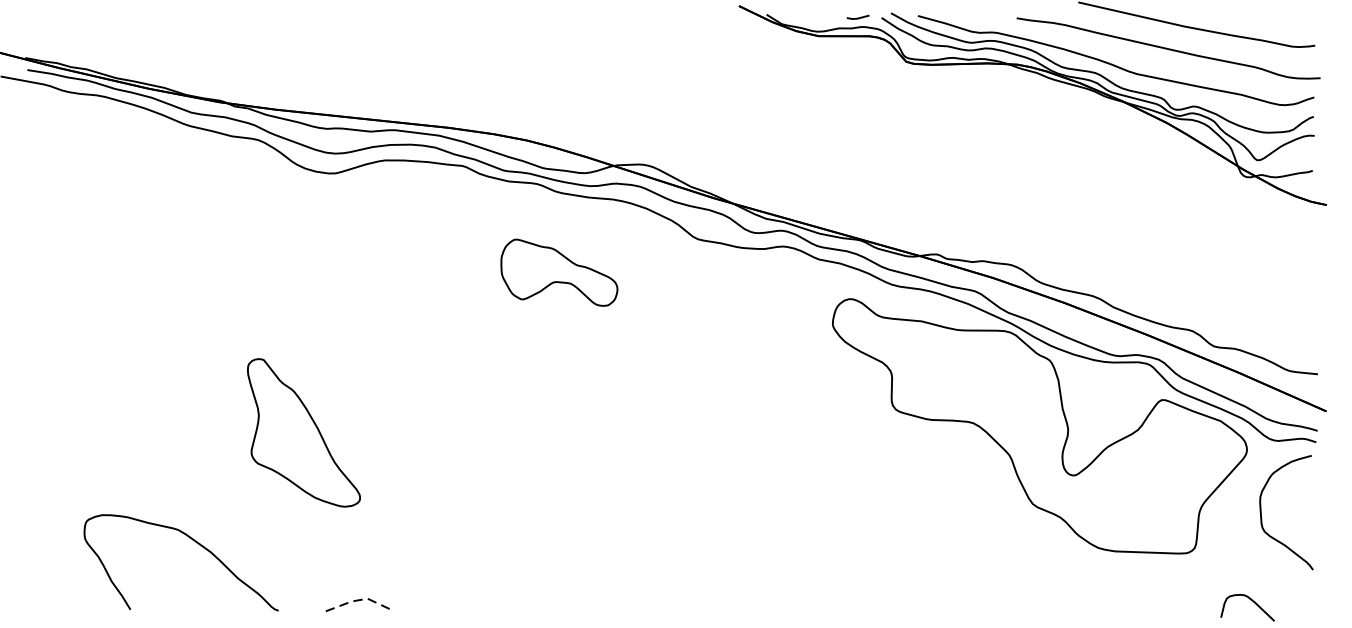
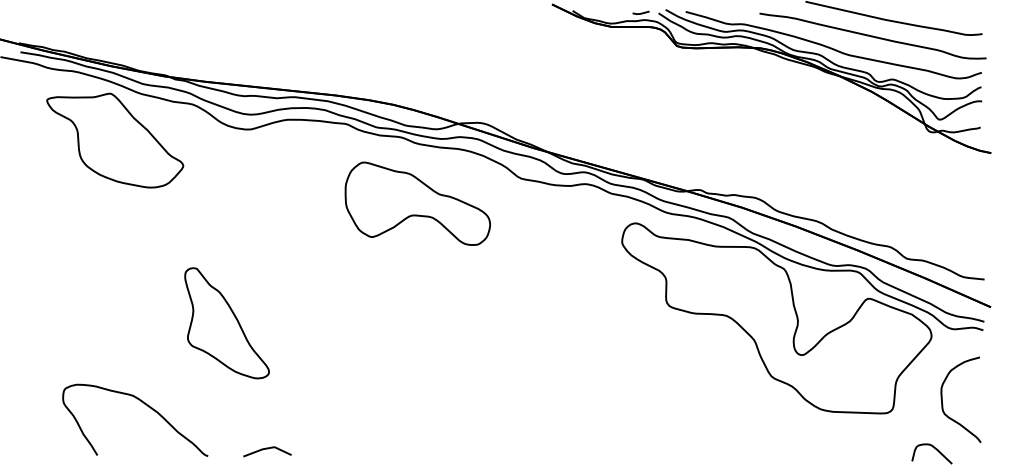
part: (154, 188) -> (115, 140), added
part: (558, 272) -> (417, 203), size x1.67
curve: (1262, 518) -> (943, 404), moved
line: (359, 600) -> (268, 448), dashed -> solid

